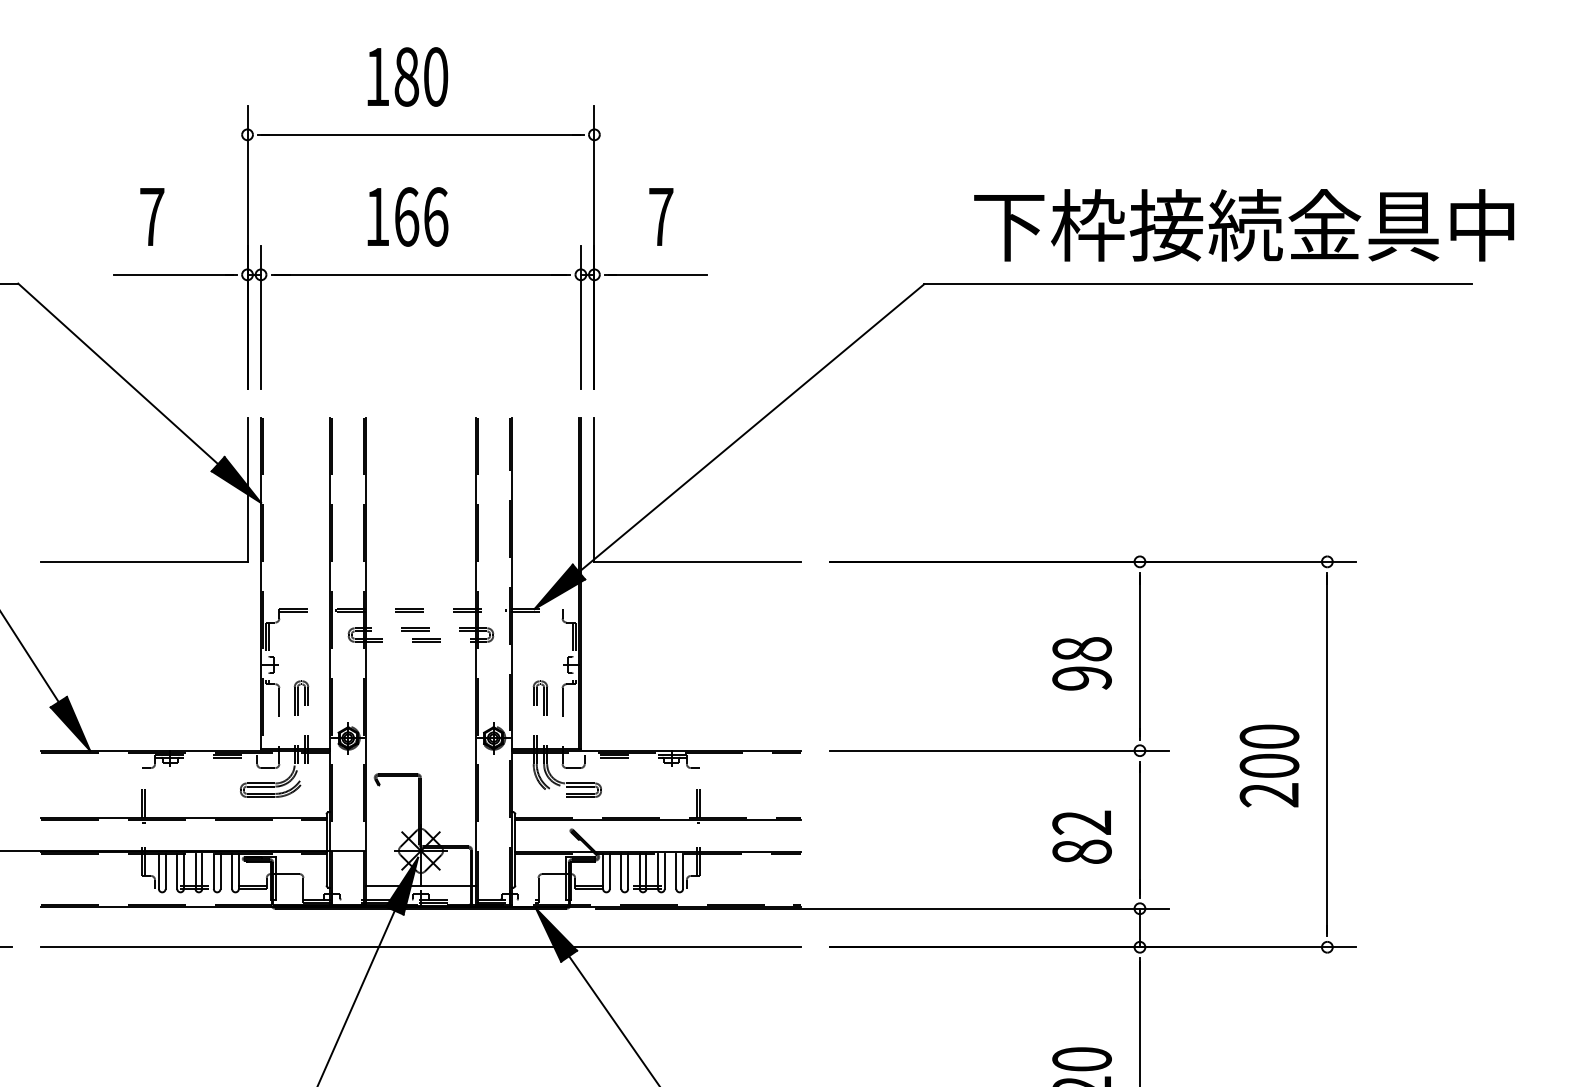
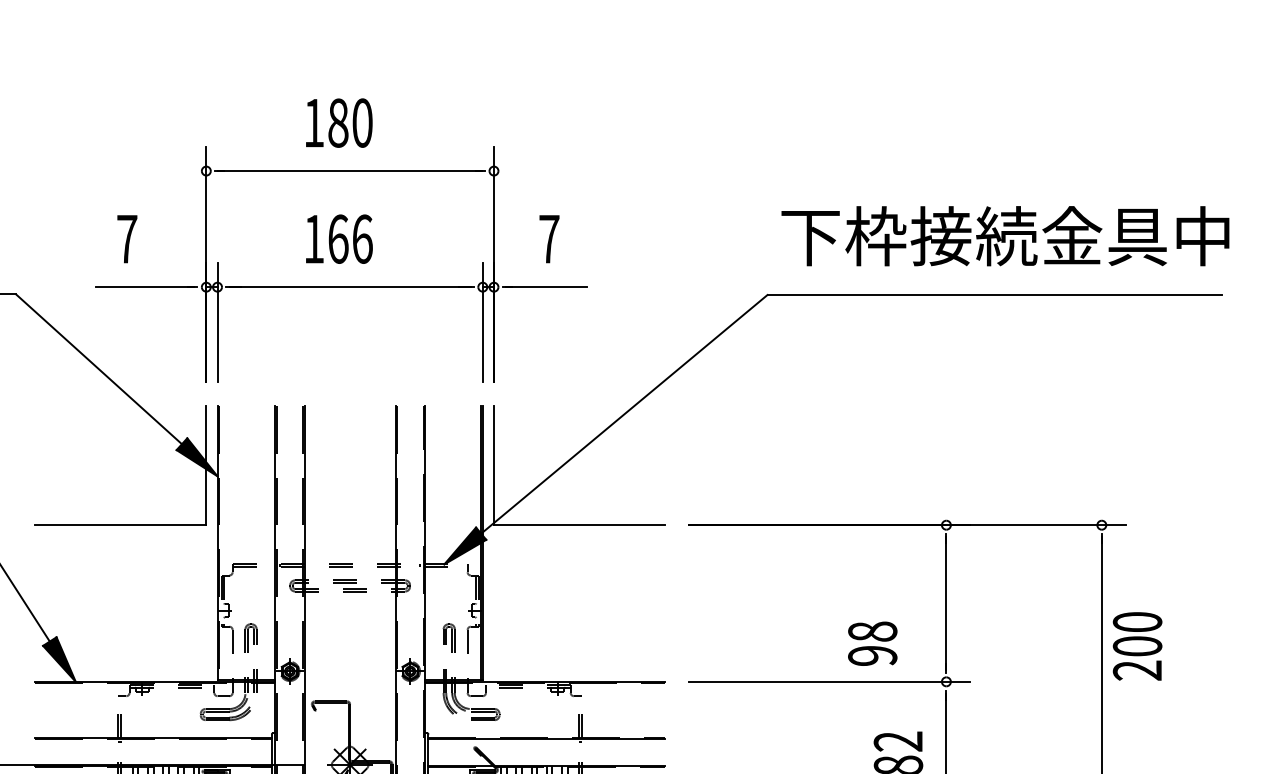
text: (1244, 225) -> (1005, 236), moved
text: (1081, 663) -> (872, 643), moved
text: (1269, 765) -> (1137, 645), moved

